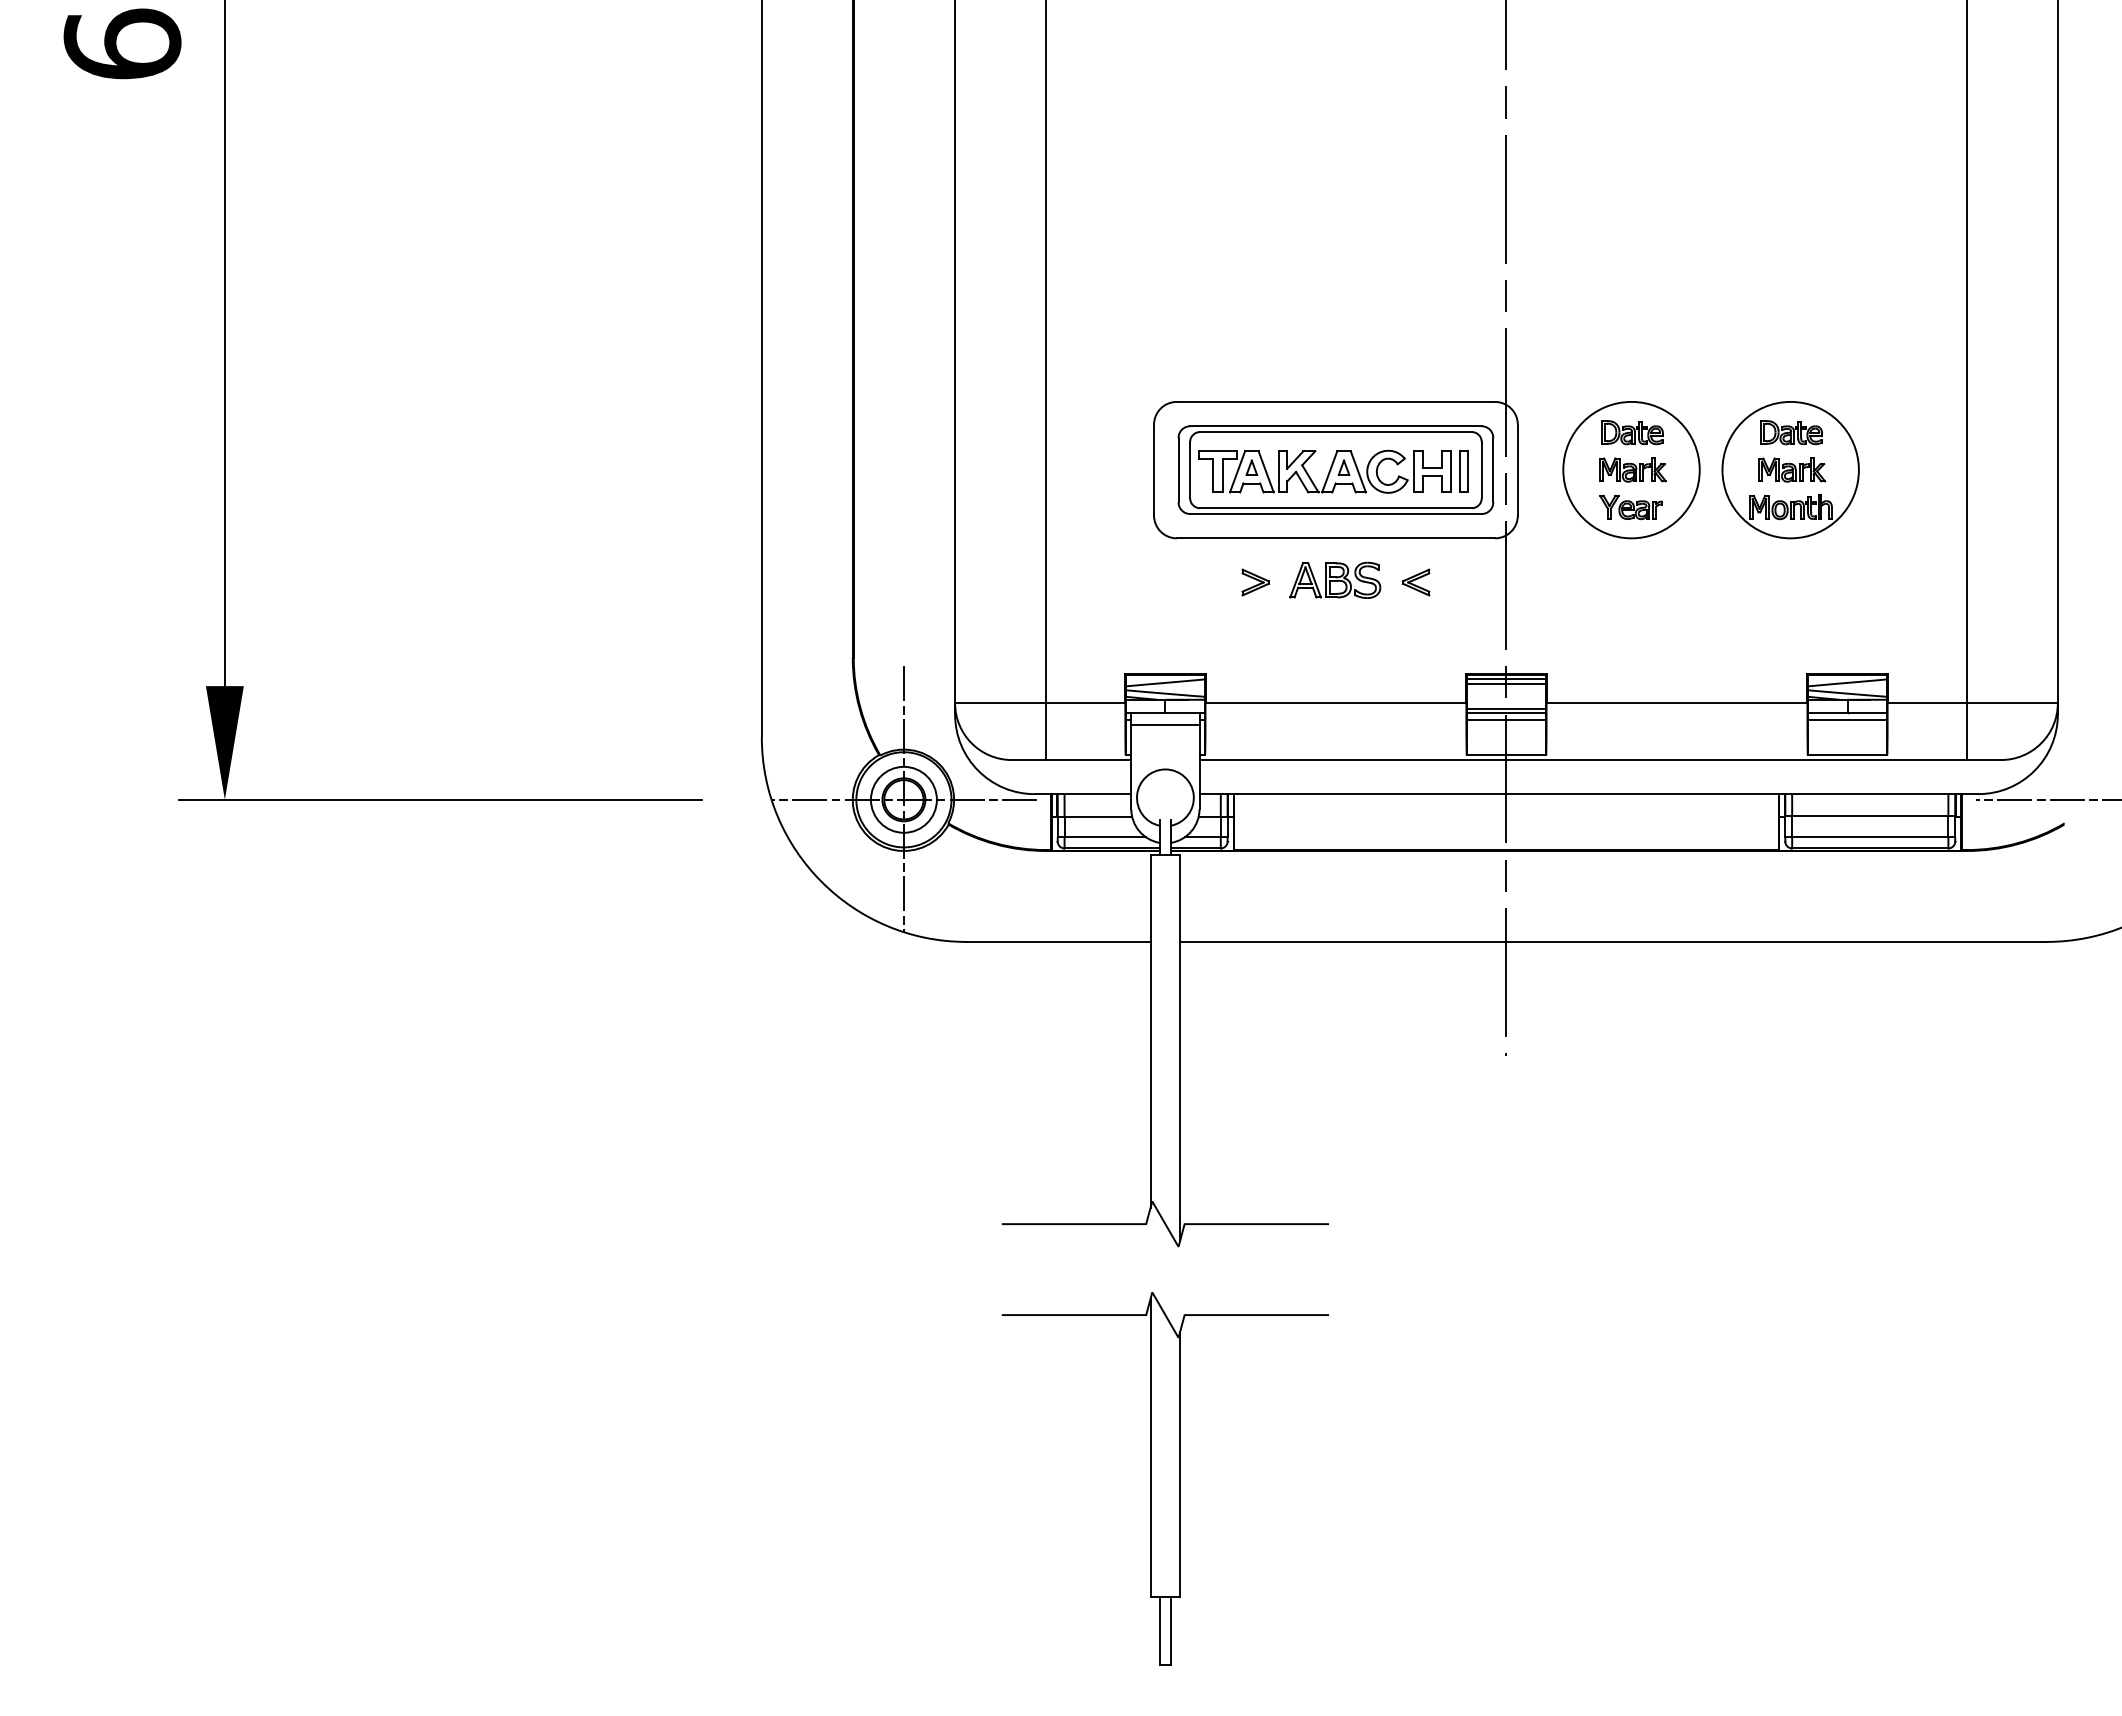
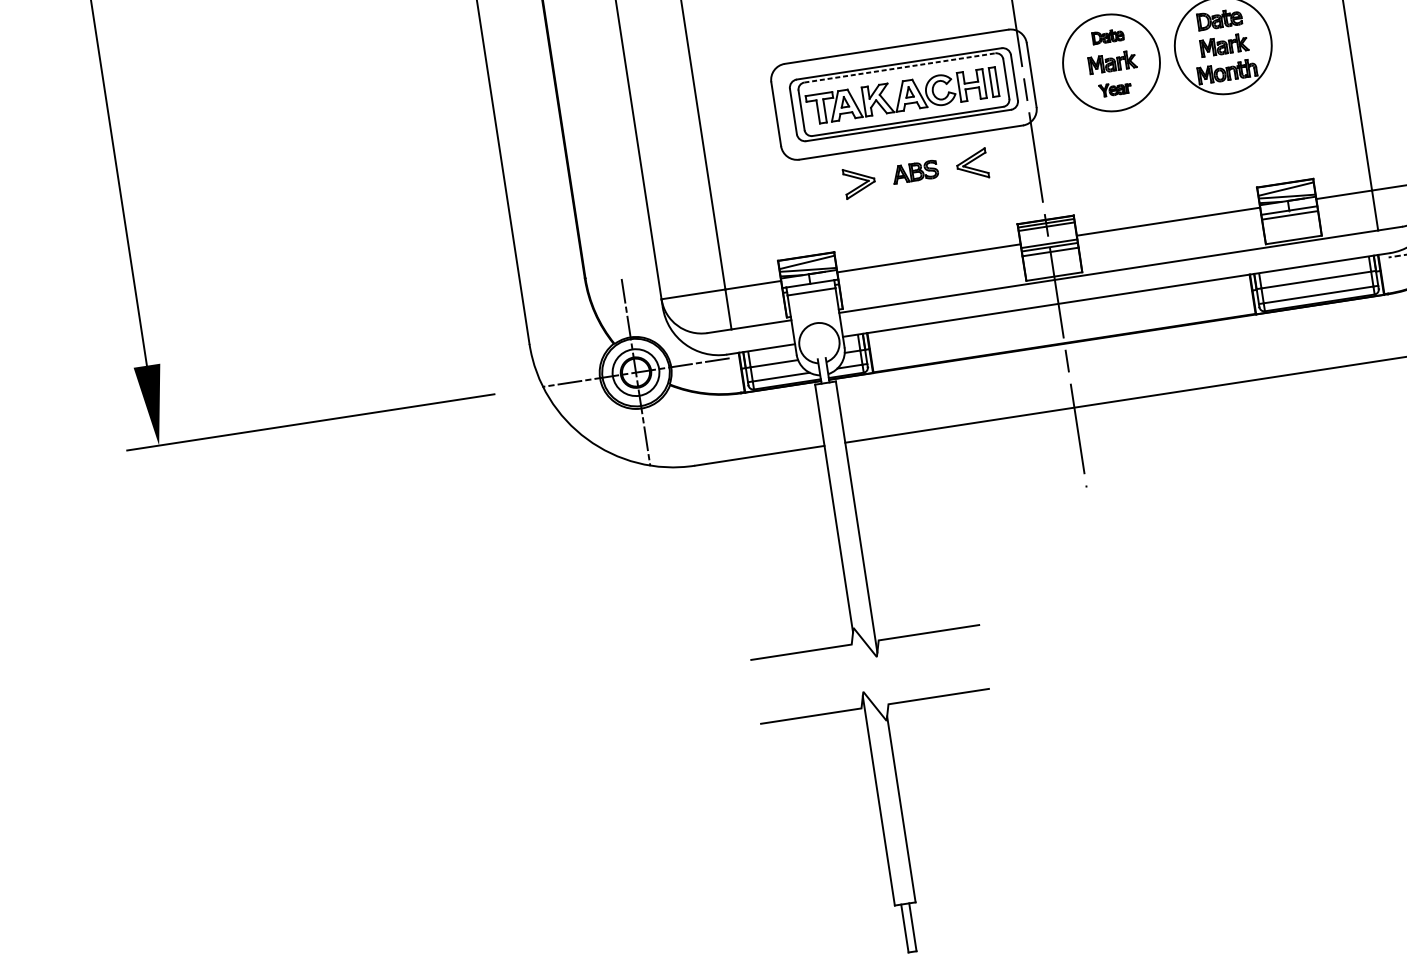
line: (1335, 432) -> (899, 68), solid -> dashed
part: (1632, 432) -> (1108, 36), size x0.7
part: (1630, 507) -> (1114, 89), size x0.7
part: (1335, 579) -> (915, 171), size x0.7
part: (1255, 582) -> (859, 182), size x1.6
part: (1416, 582) -> (972, 164), size x1.6

